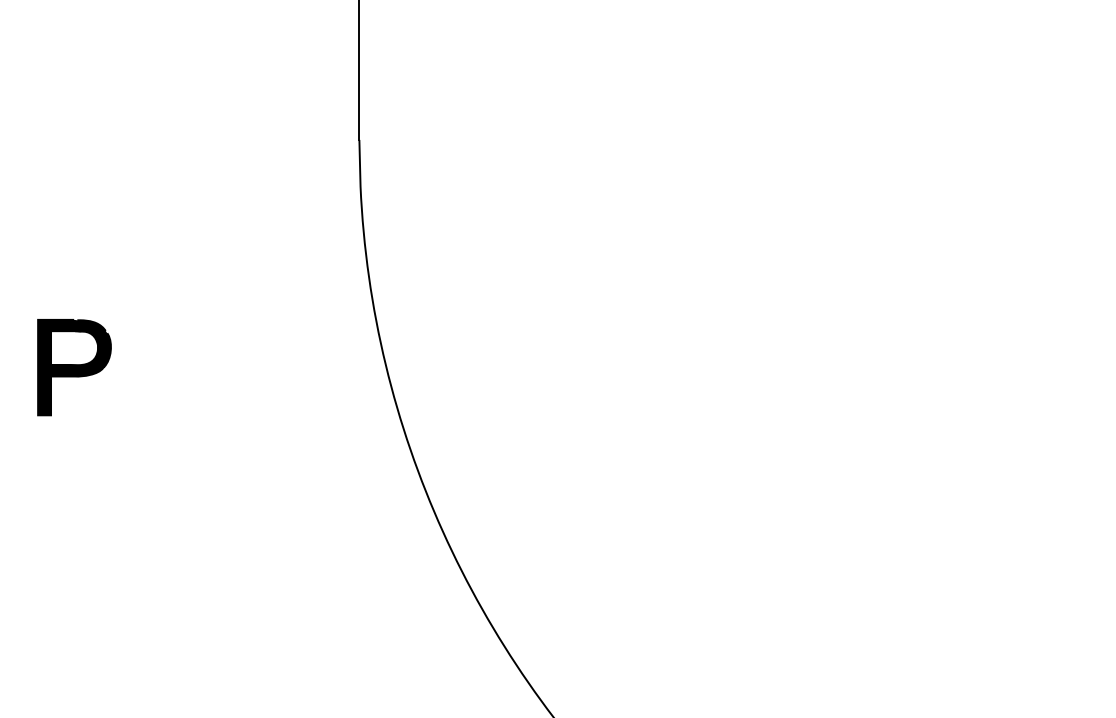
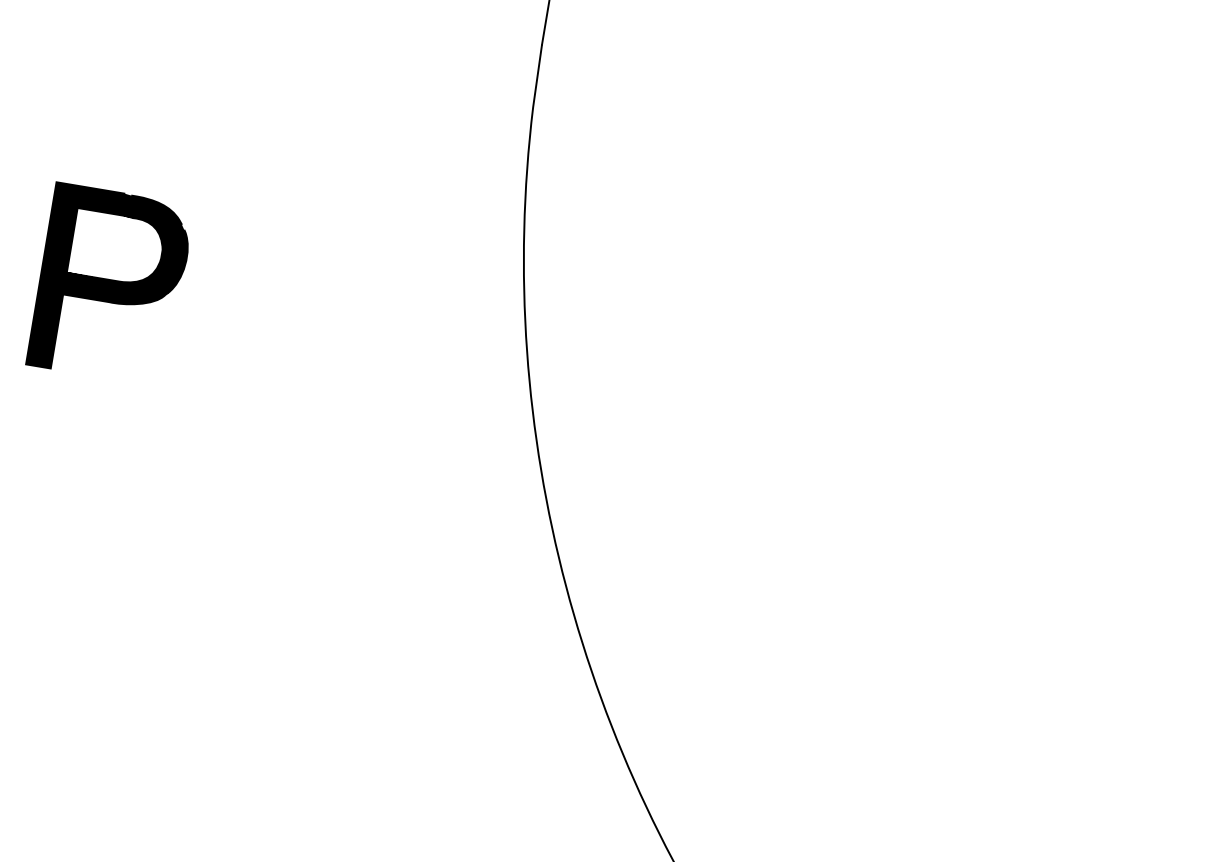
part: (74, 367) -> (110, 284), size x1.43

